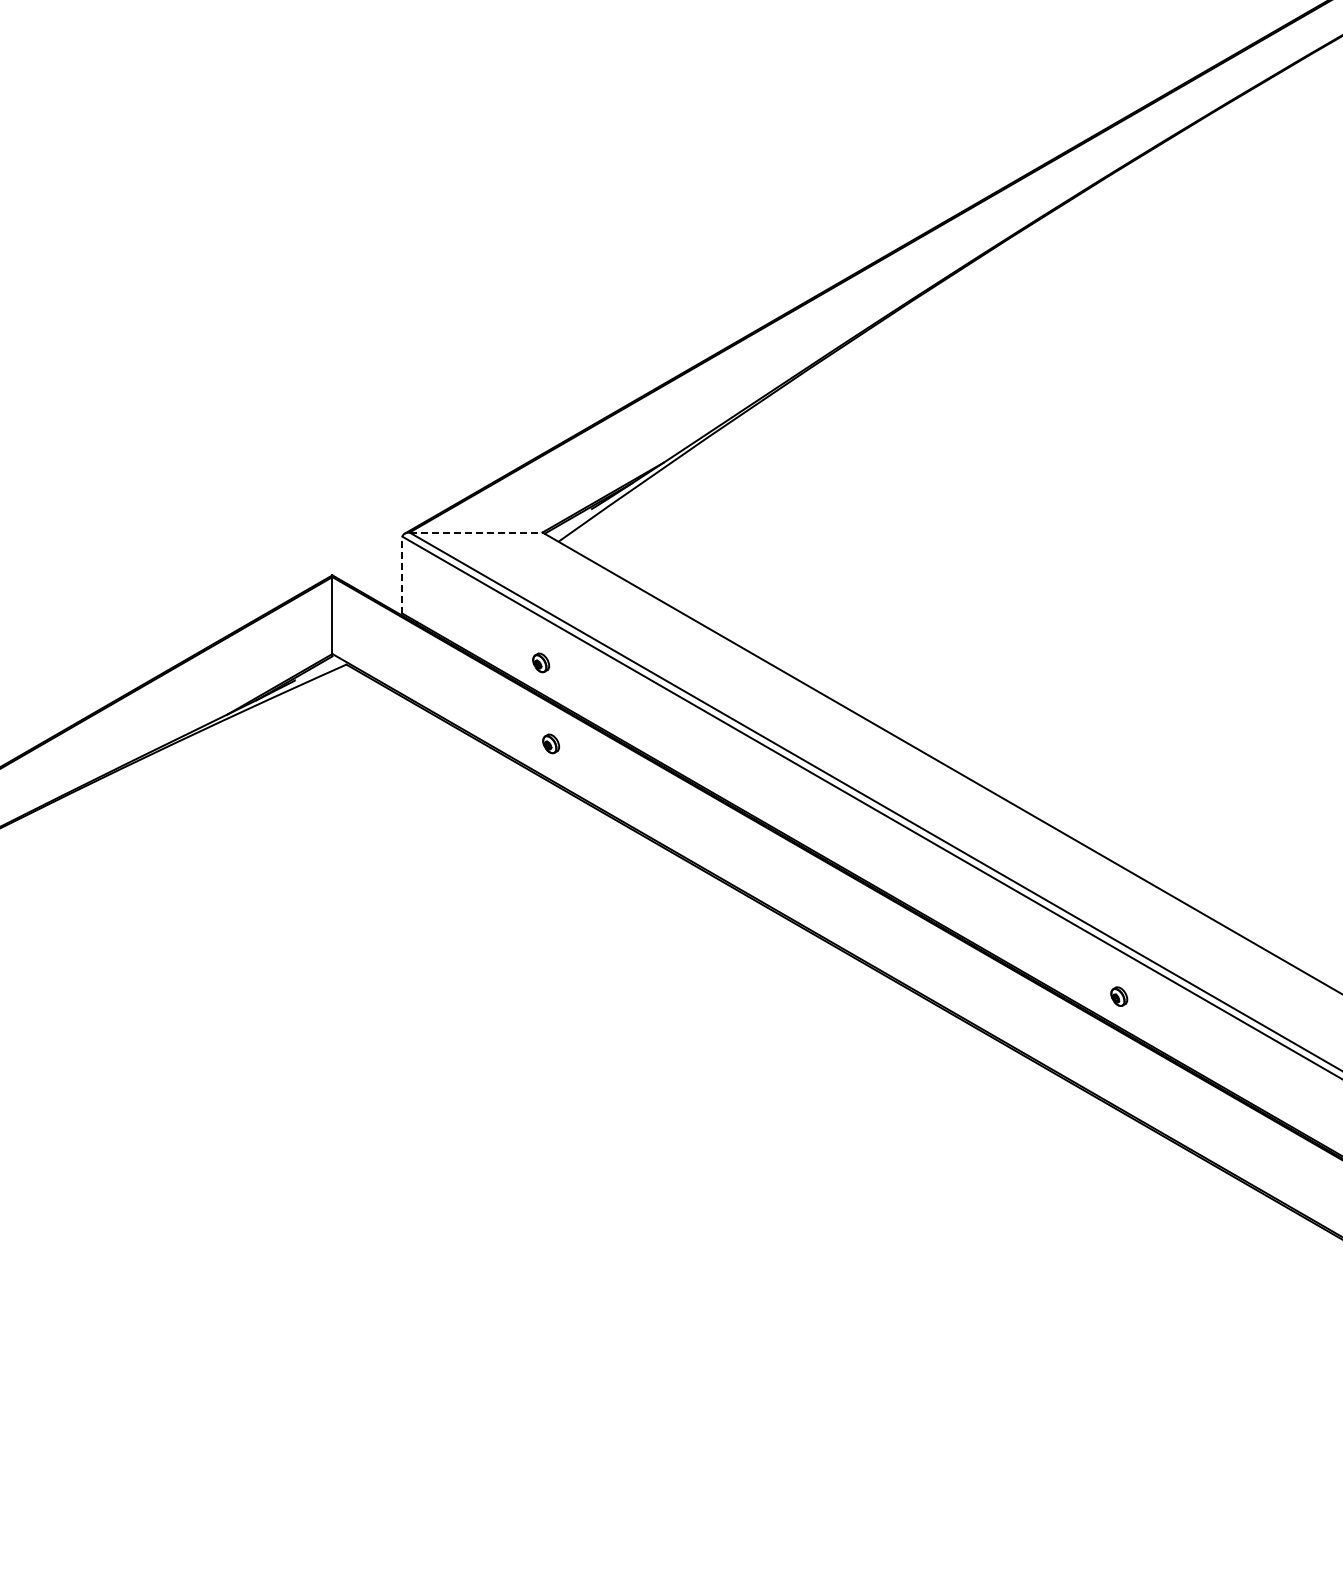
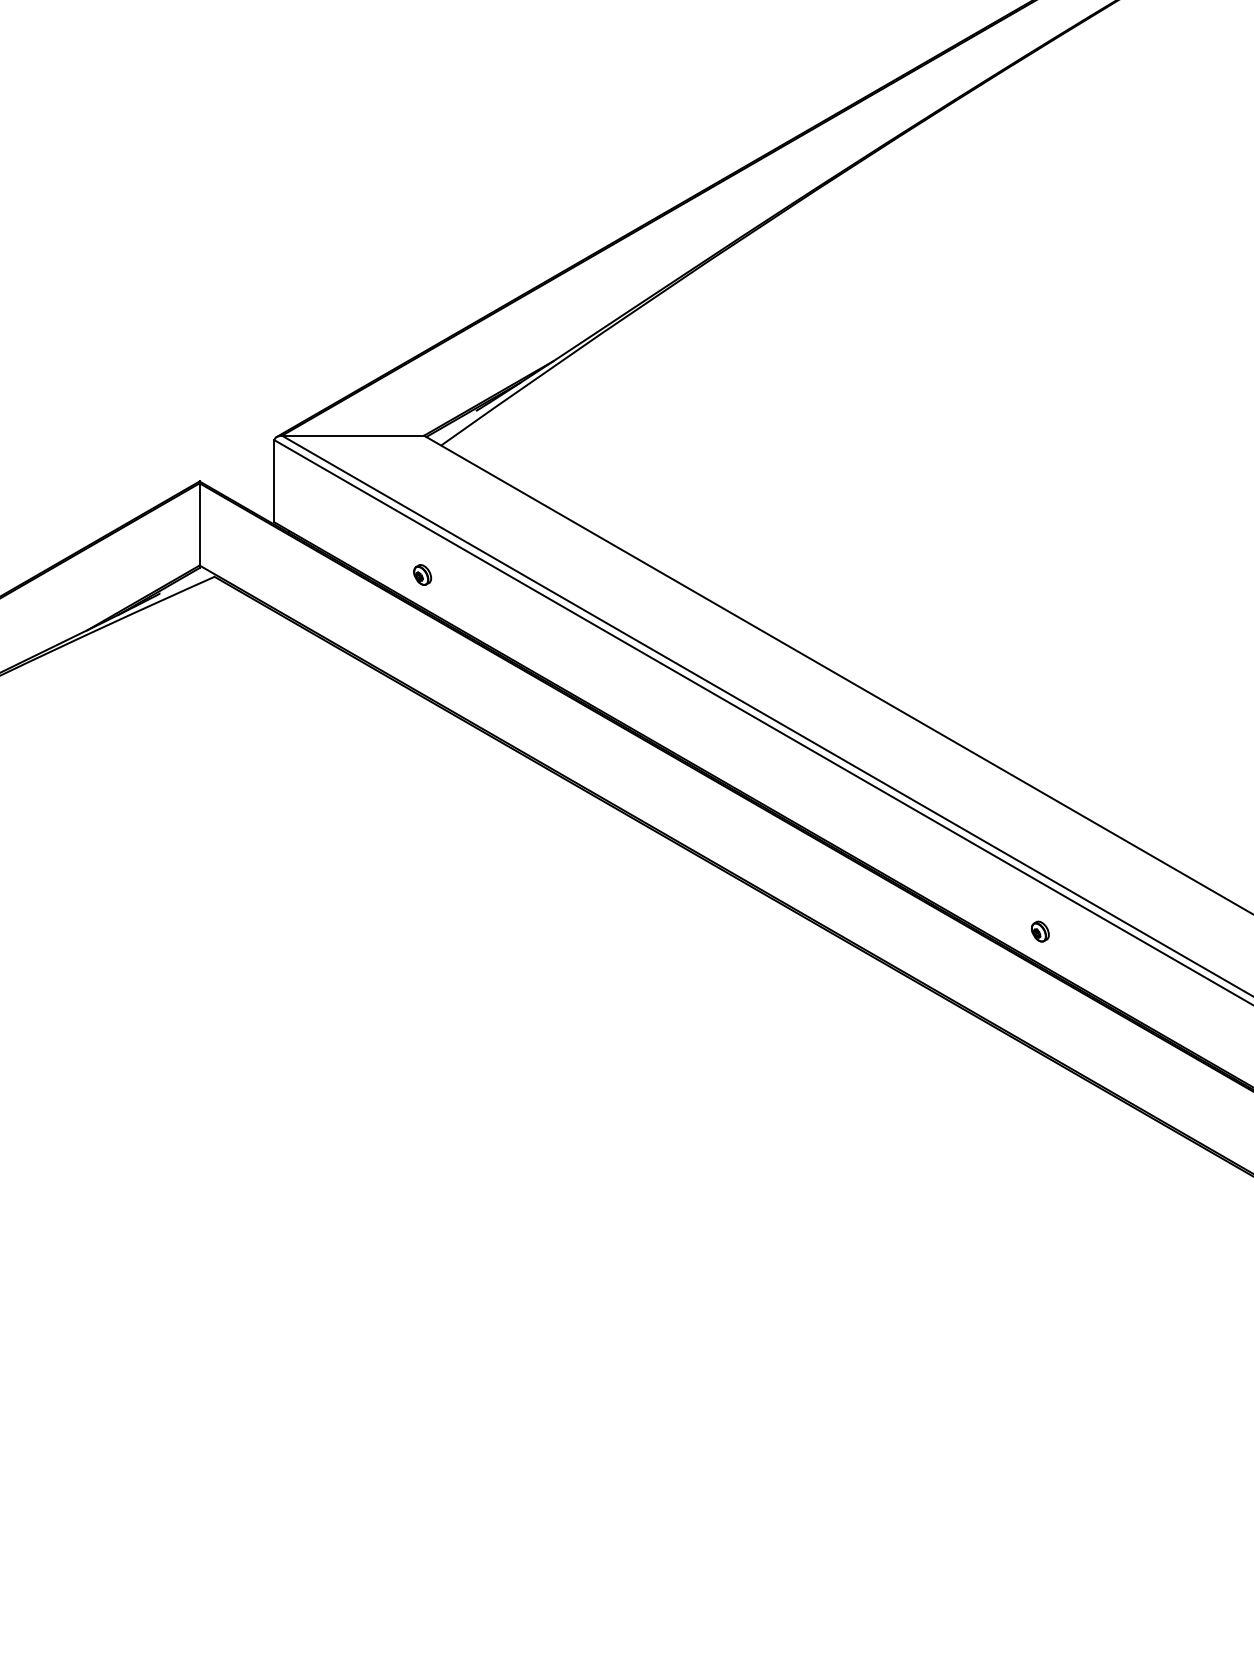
line: (476, 532) -> (353, 435), dashed -> solid
line: (402, 574) -> (274, 480), dashed -> solid
part: (550, 743) -> (432, 661), removed

